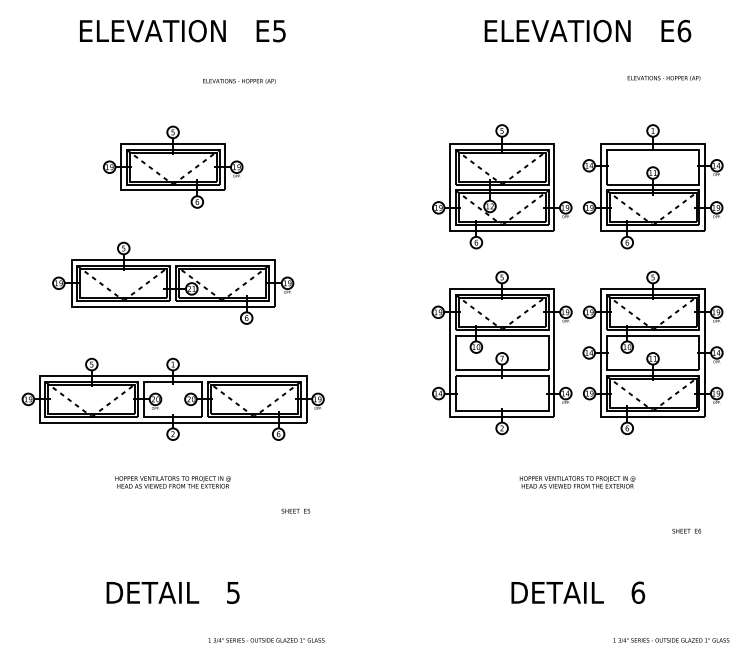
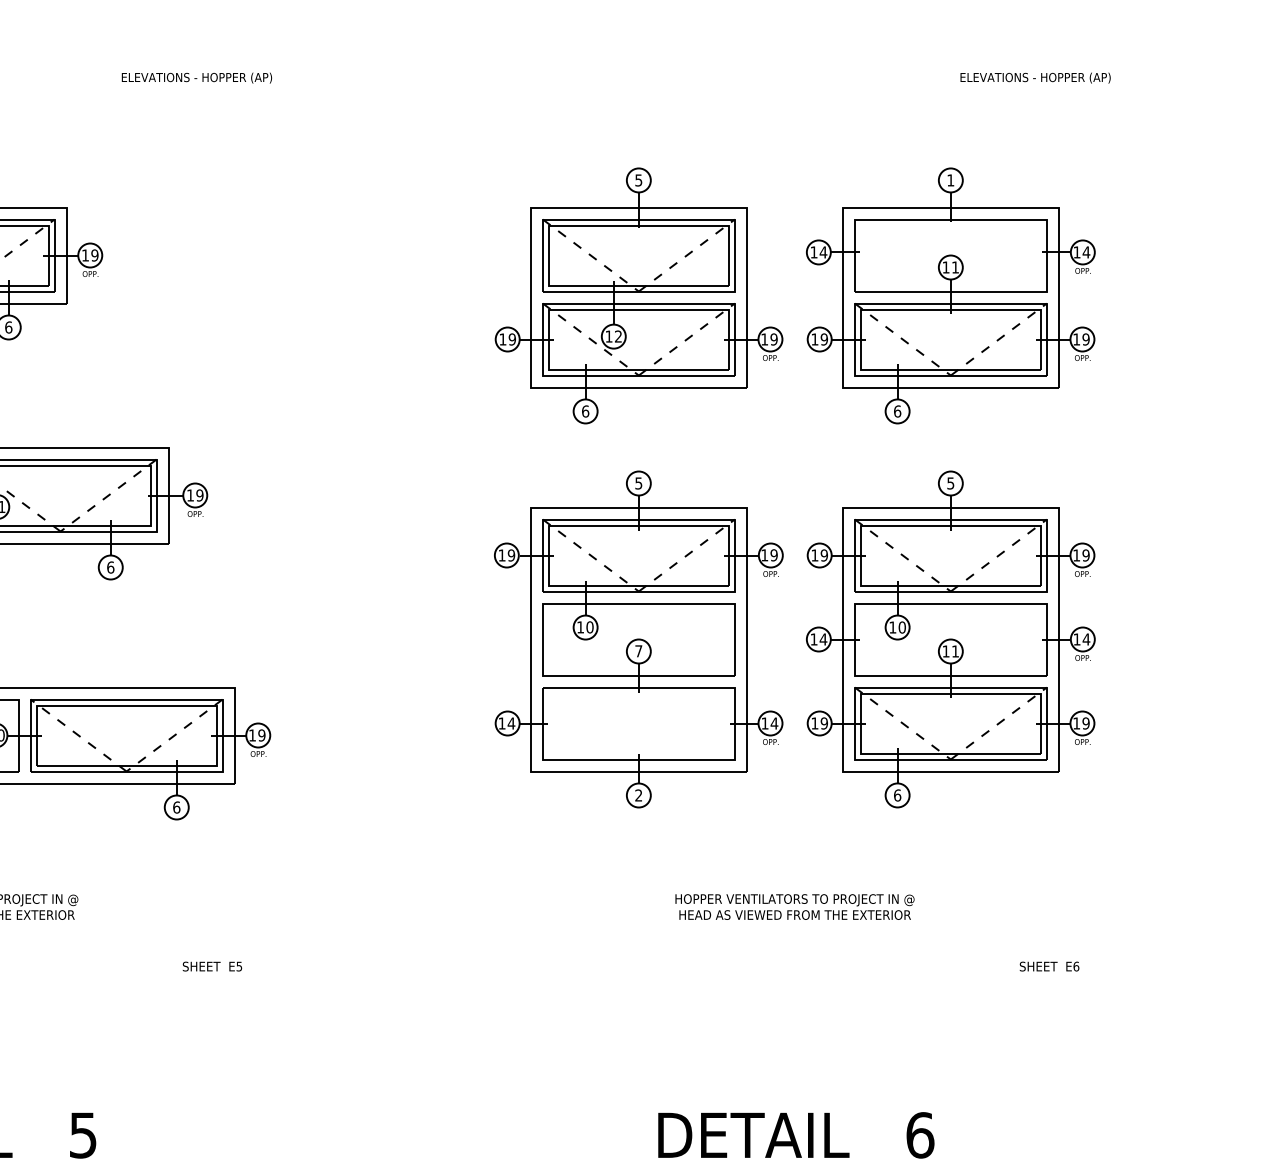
text: (663, 78) -> (1034, 78), moved
text: (239, 81) -> (197, 78), moved
text: (686, 530) -> (1048, 965), moved

